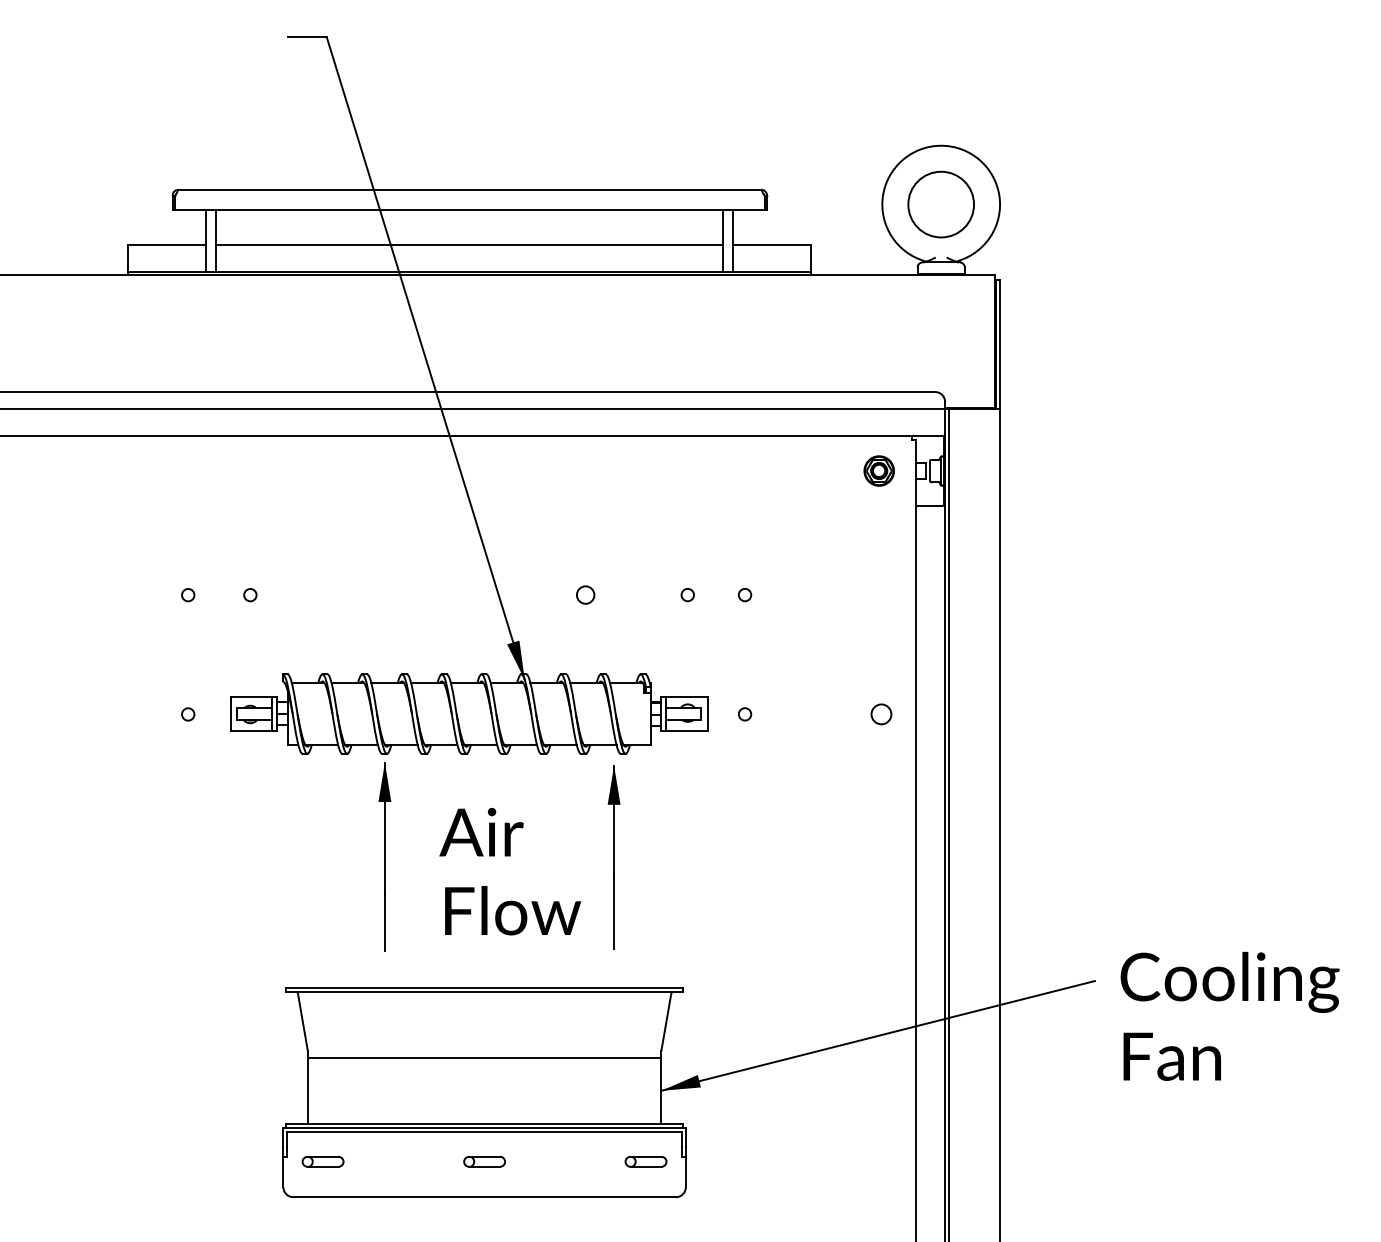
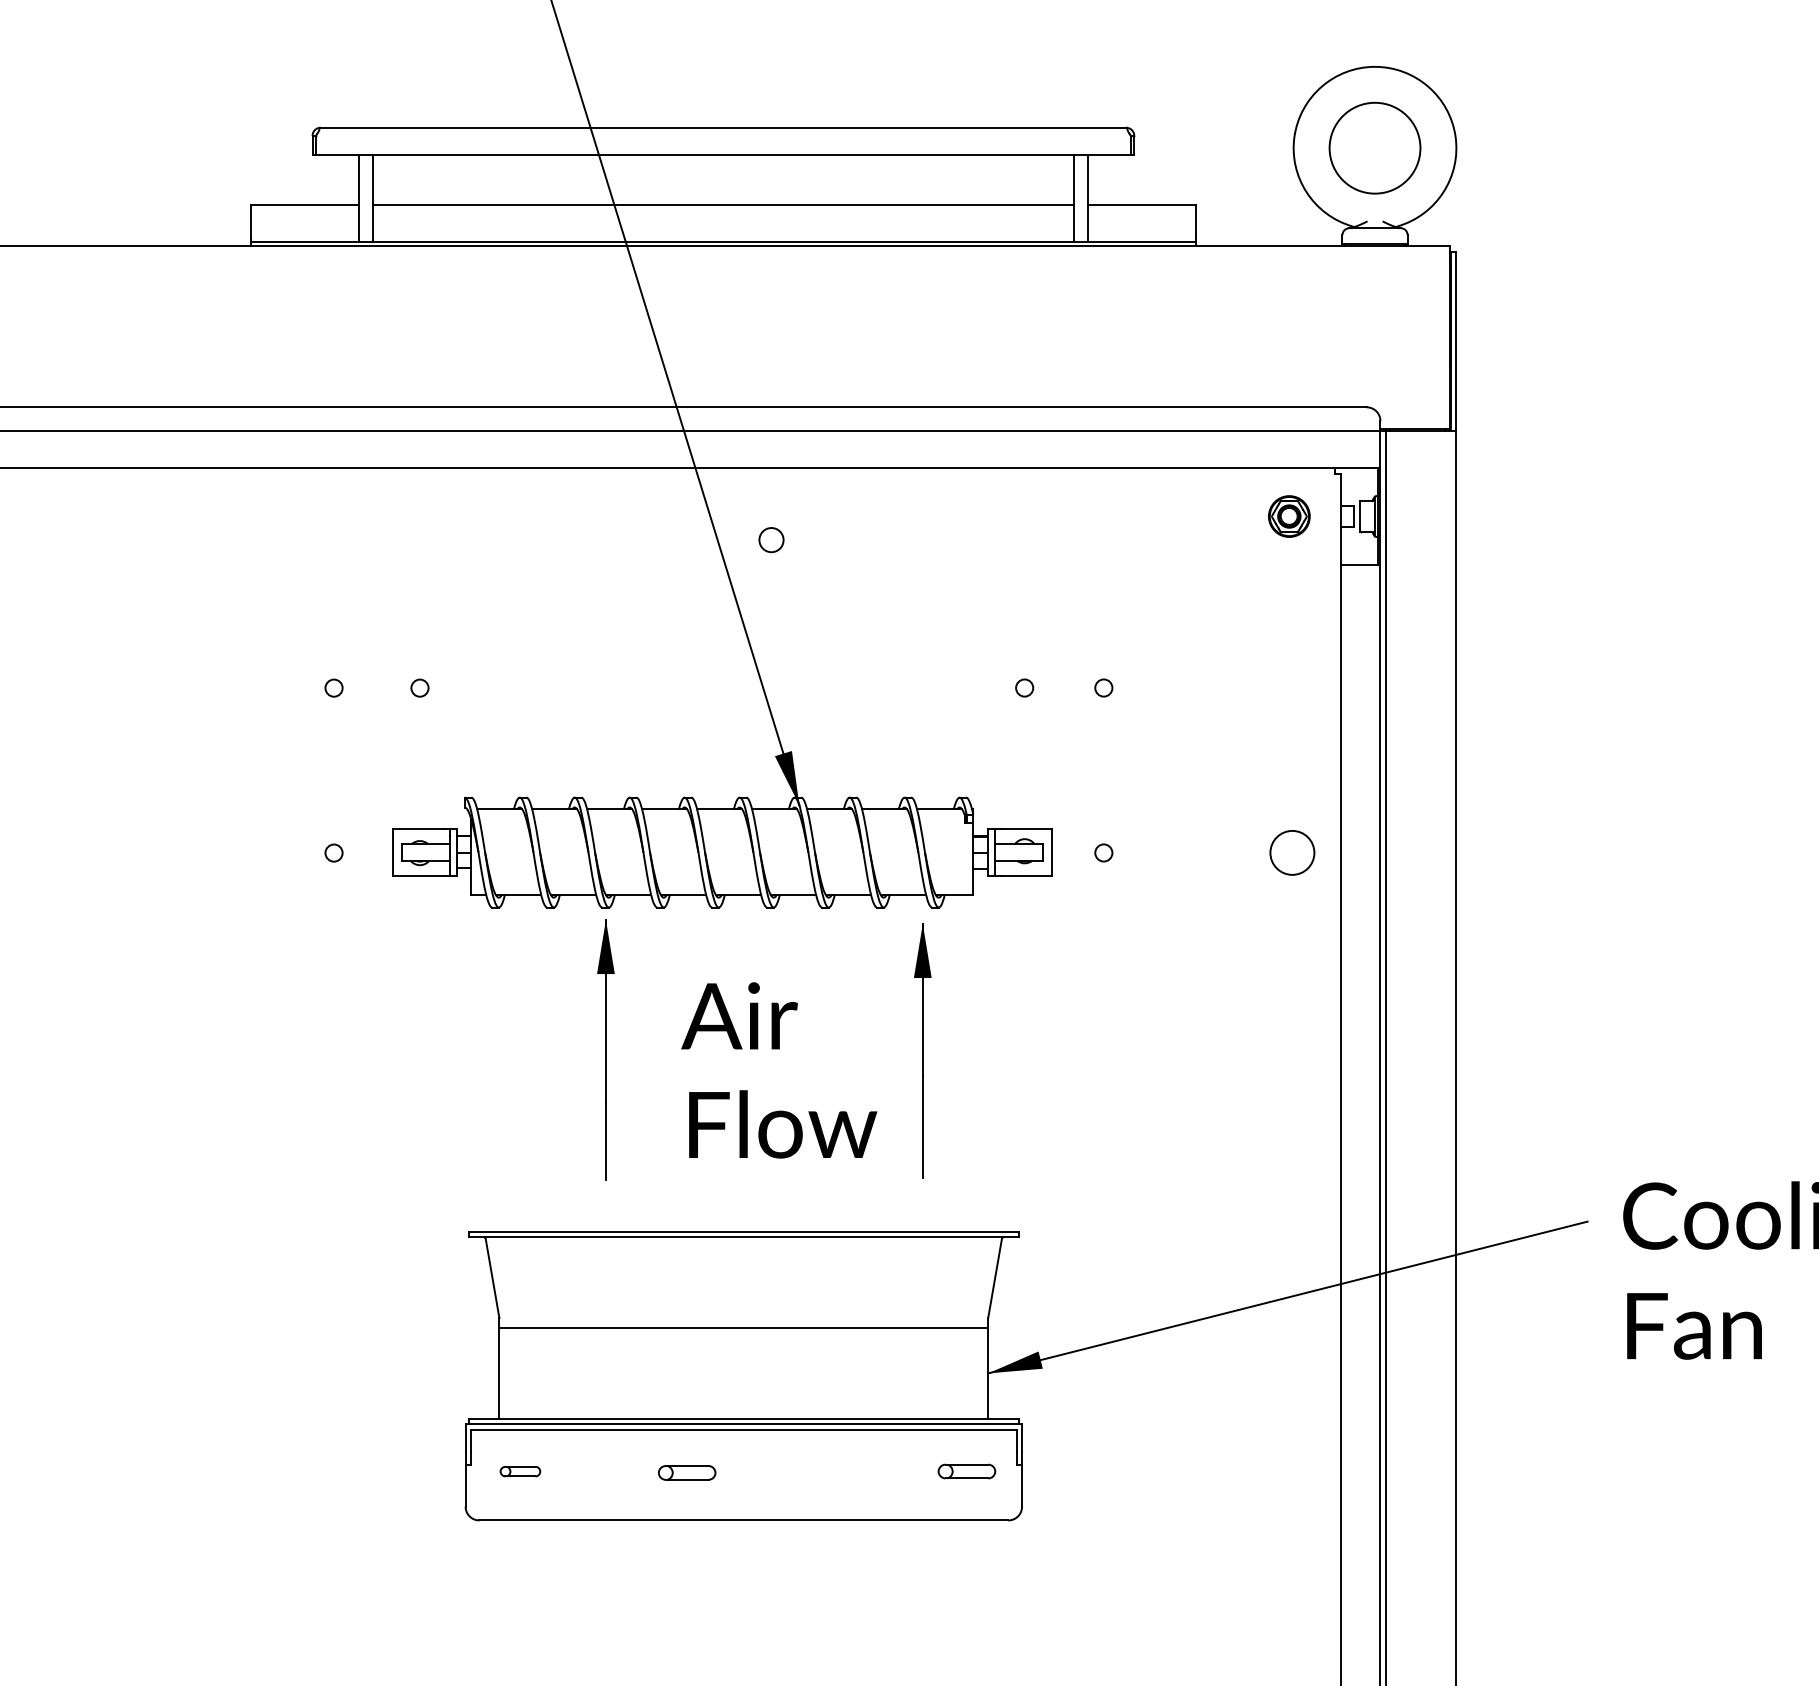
circle: (585, 594) -> (771, 539), moved
circle: (881, 714) -> (1292, 853), size x1.6
part: (322, 1161) -> (519, 1471), size x0.7
part: (484, 1161) -> (686, 1472), moved

